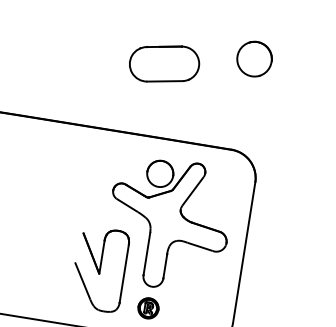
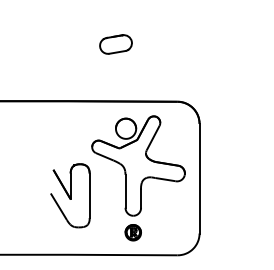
part: (253, 58) -> (183, 29), removed
part: (163, 63) -> (115, 44), size x0.6
part: (99, 268) -> (70, 195), moved

